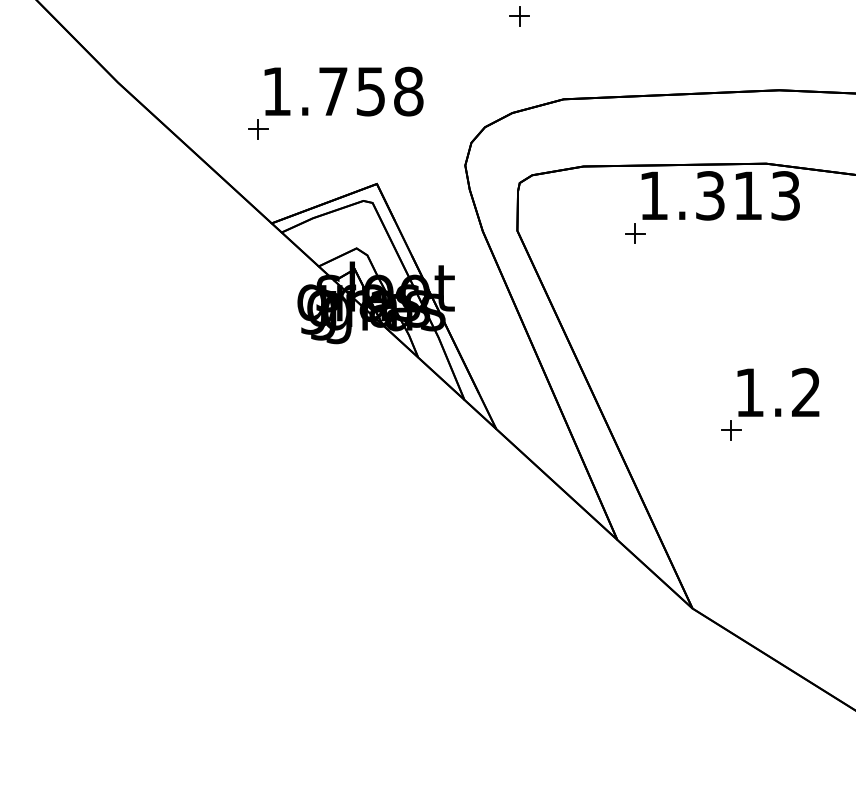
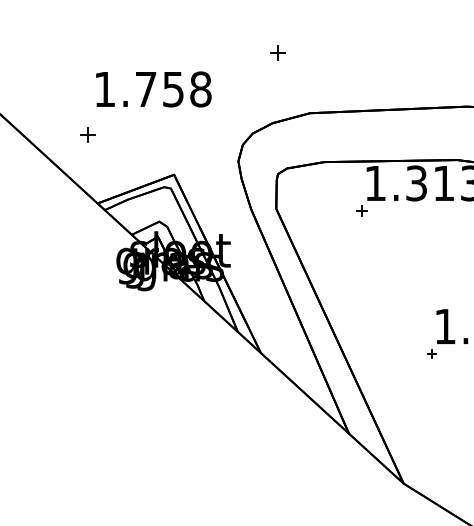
text: (343, 91) -> (153, 89), moved
part: (635, 233) -> (362, 210), size x0.7
part: (731, 430) -> (432, 354), size x0.6

